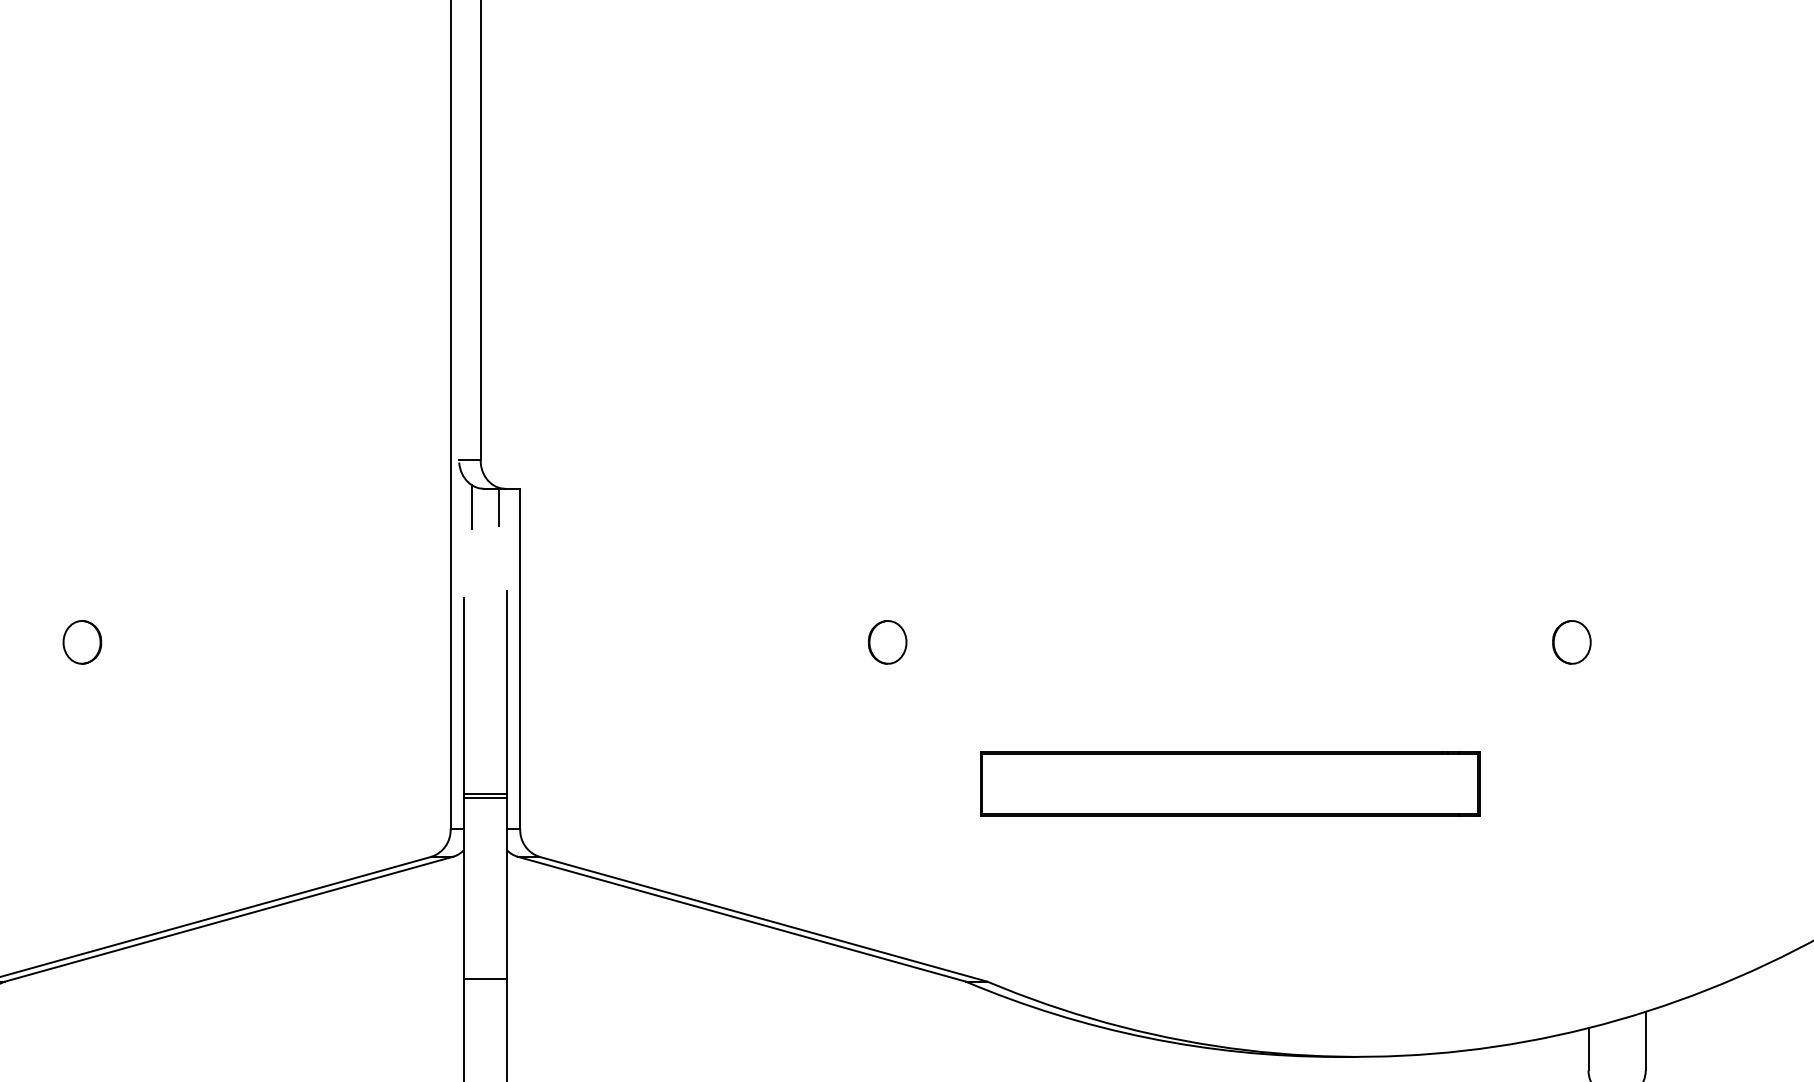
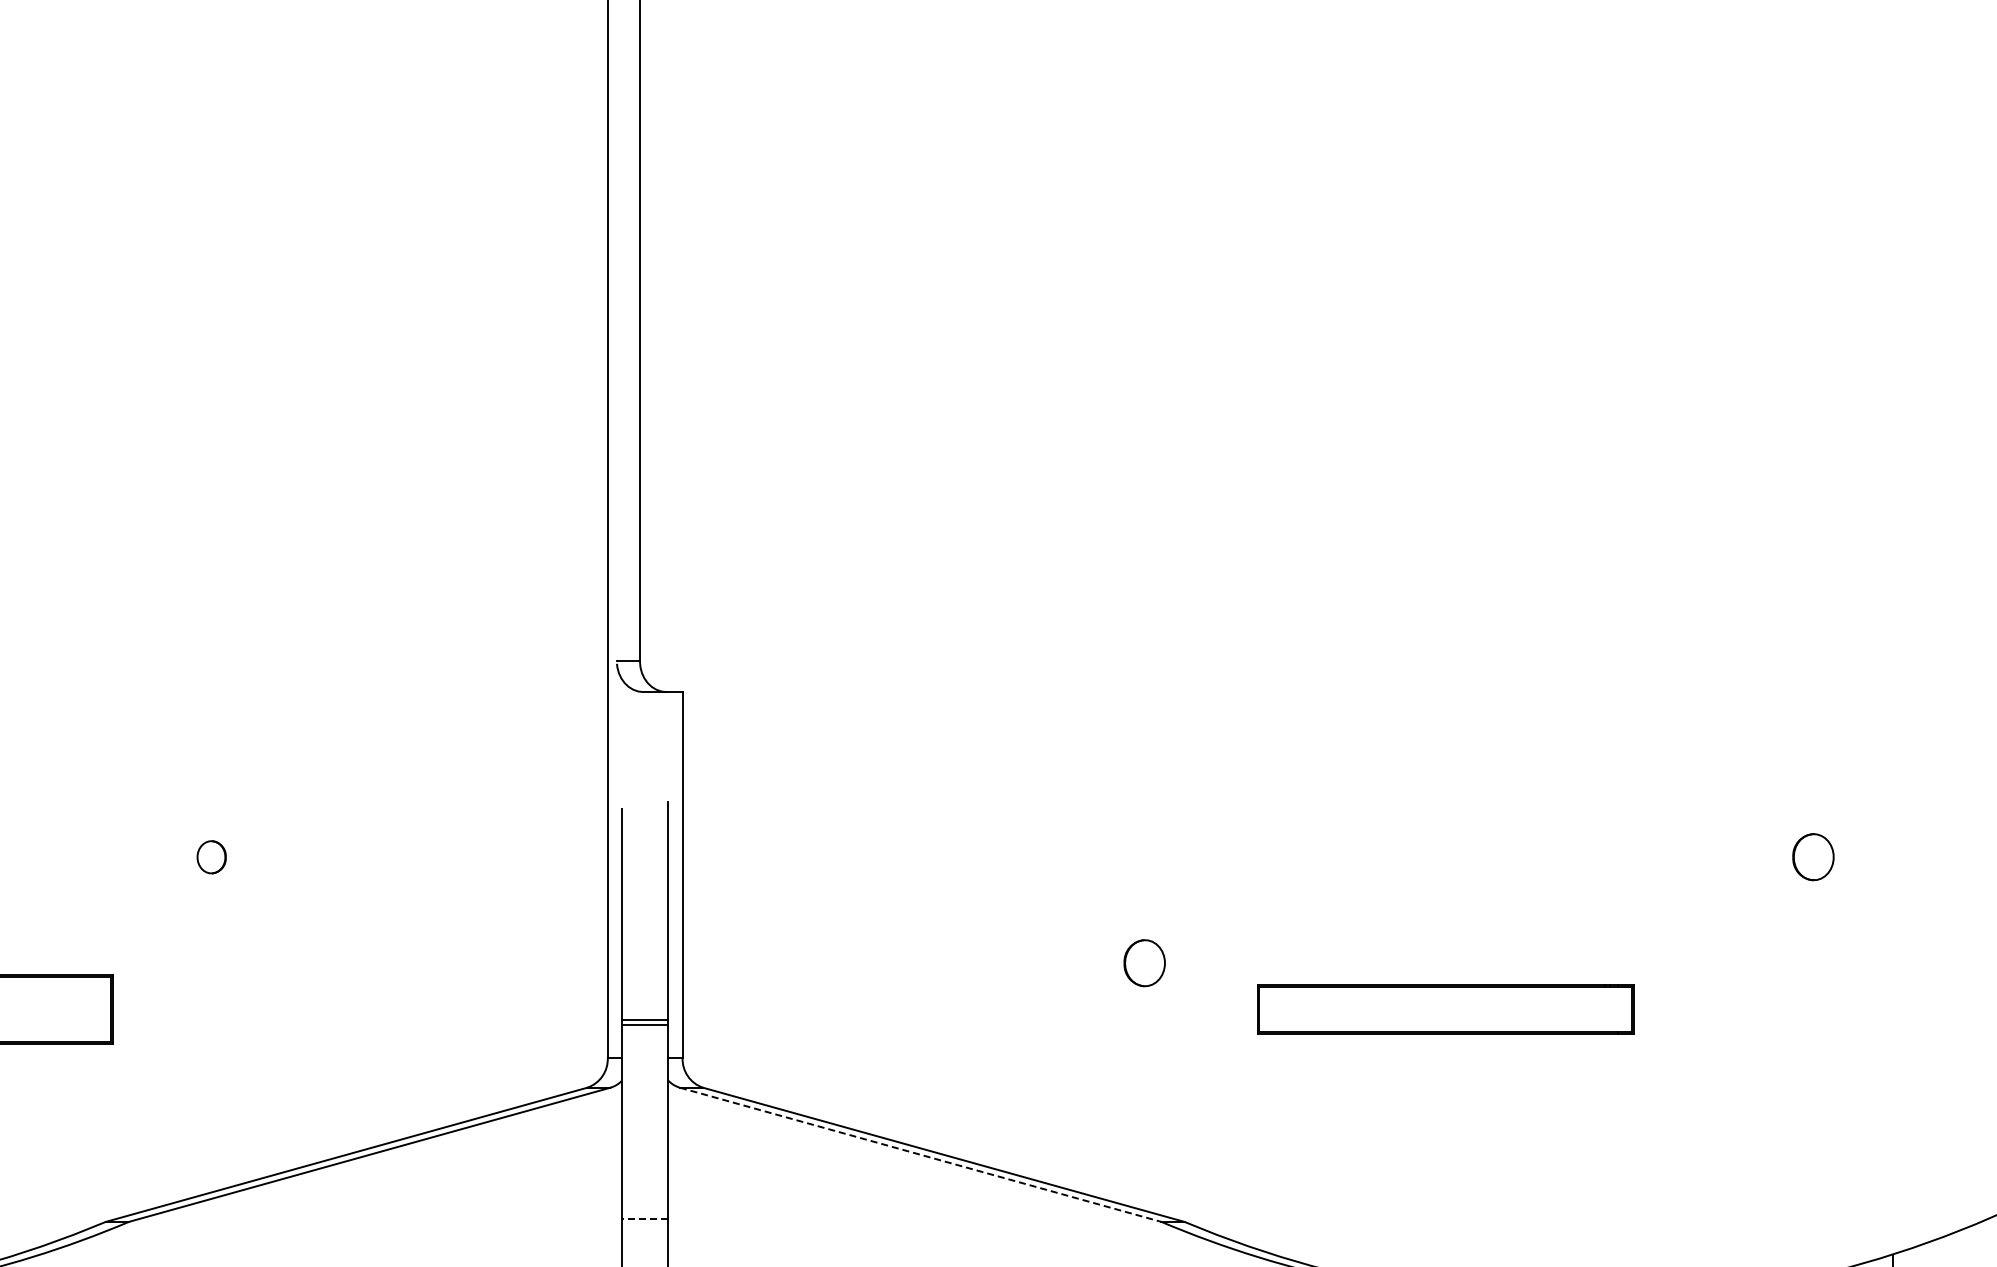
line: (471, 506) -> (630, 711), removed
line: (498, 506) -> (659, 711), removed
part: (82, 642) -> (211, 857), size x0.7
part: (887, 642) -> (1144, 963), moved
part: (1230, 784) -> (1446, 1009), size x0.7
line: (741, 918) -> (920, 1154), solid -> dashed
line: (484, 979) -> (644, 1219), solid -> dashed

